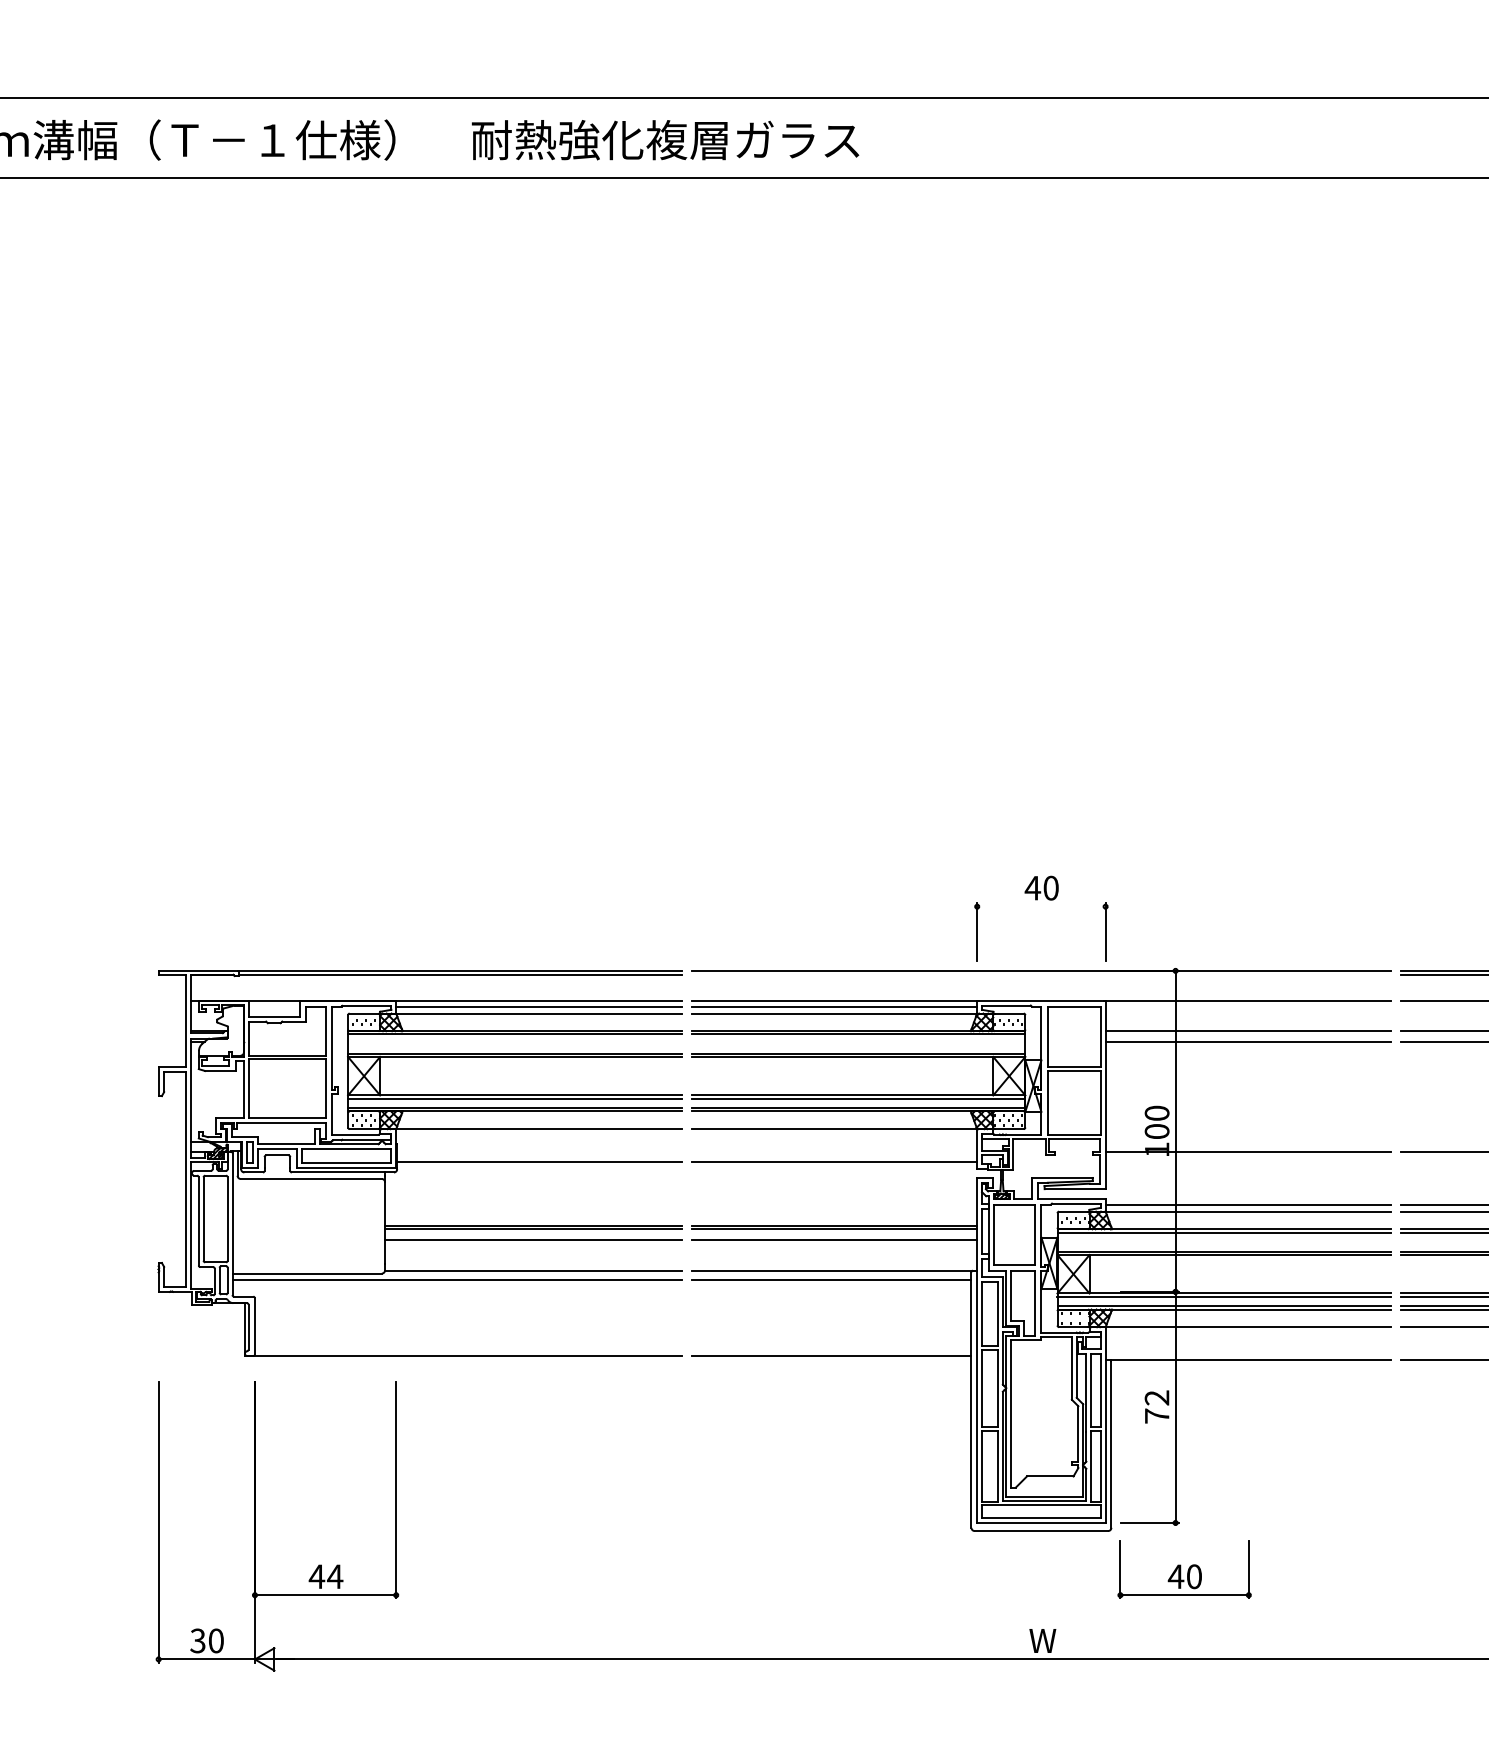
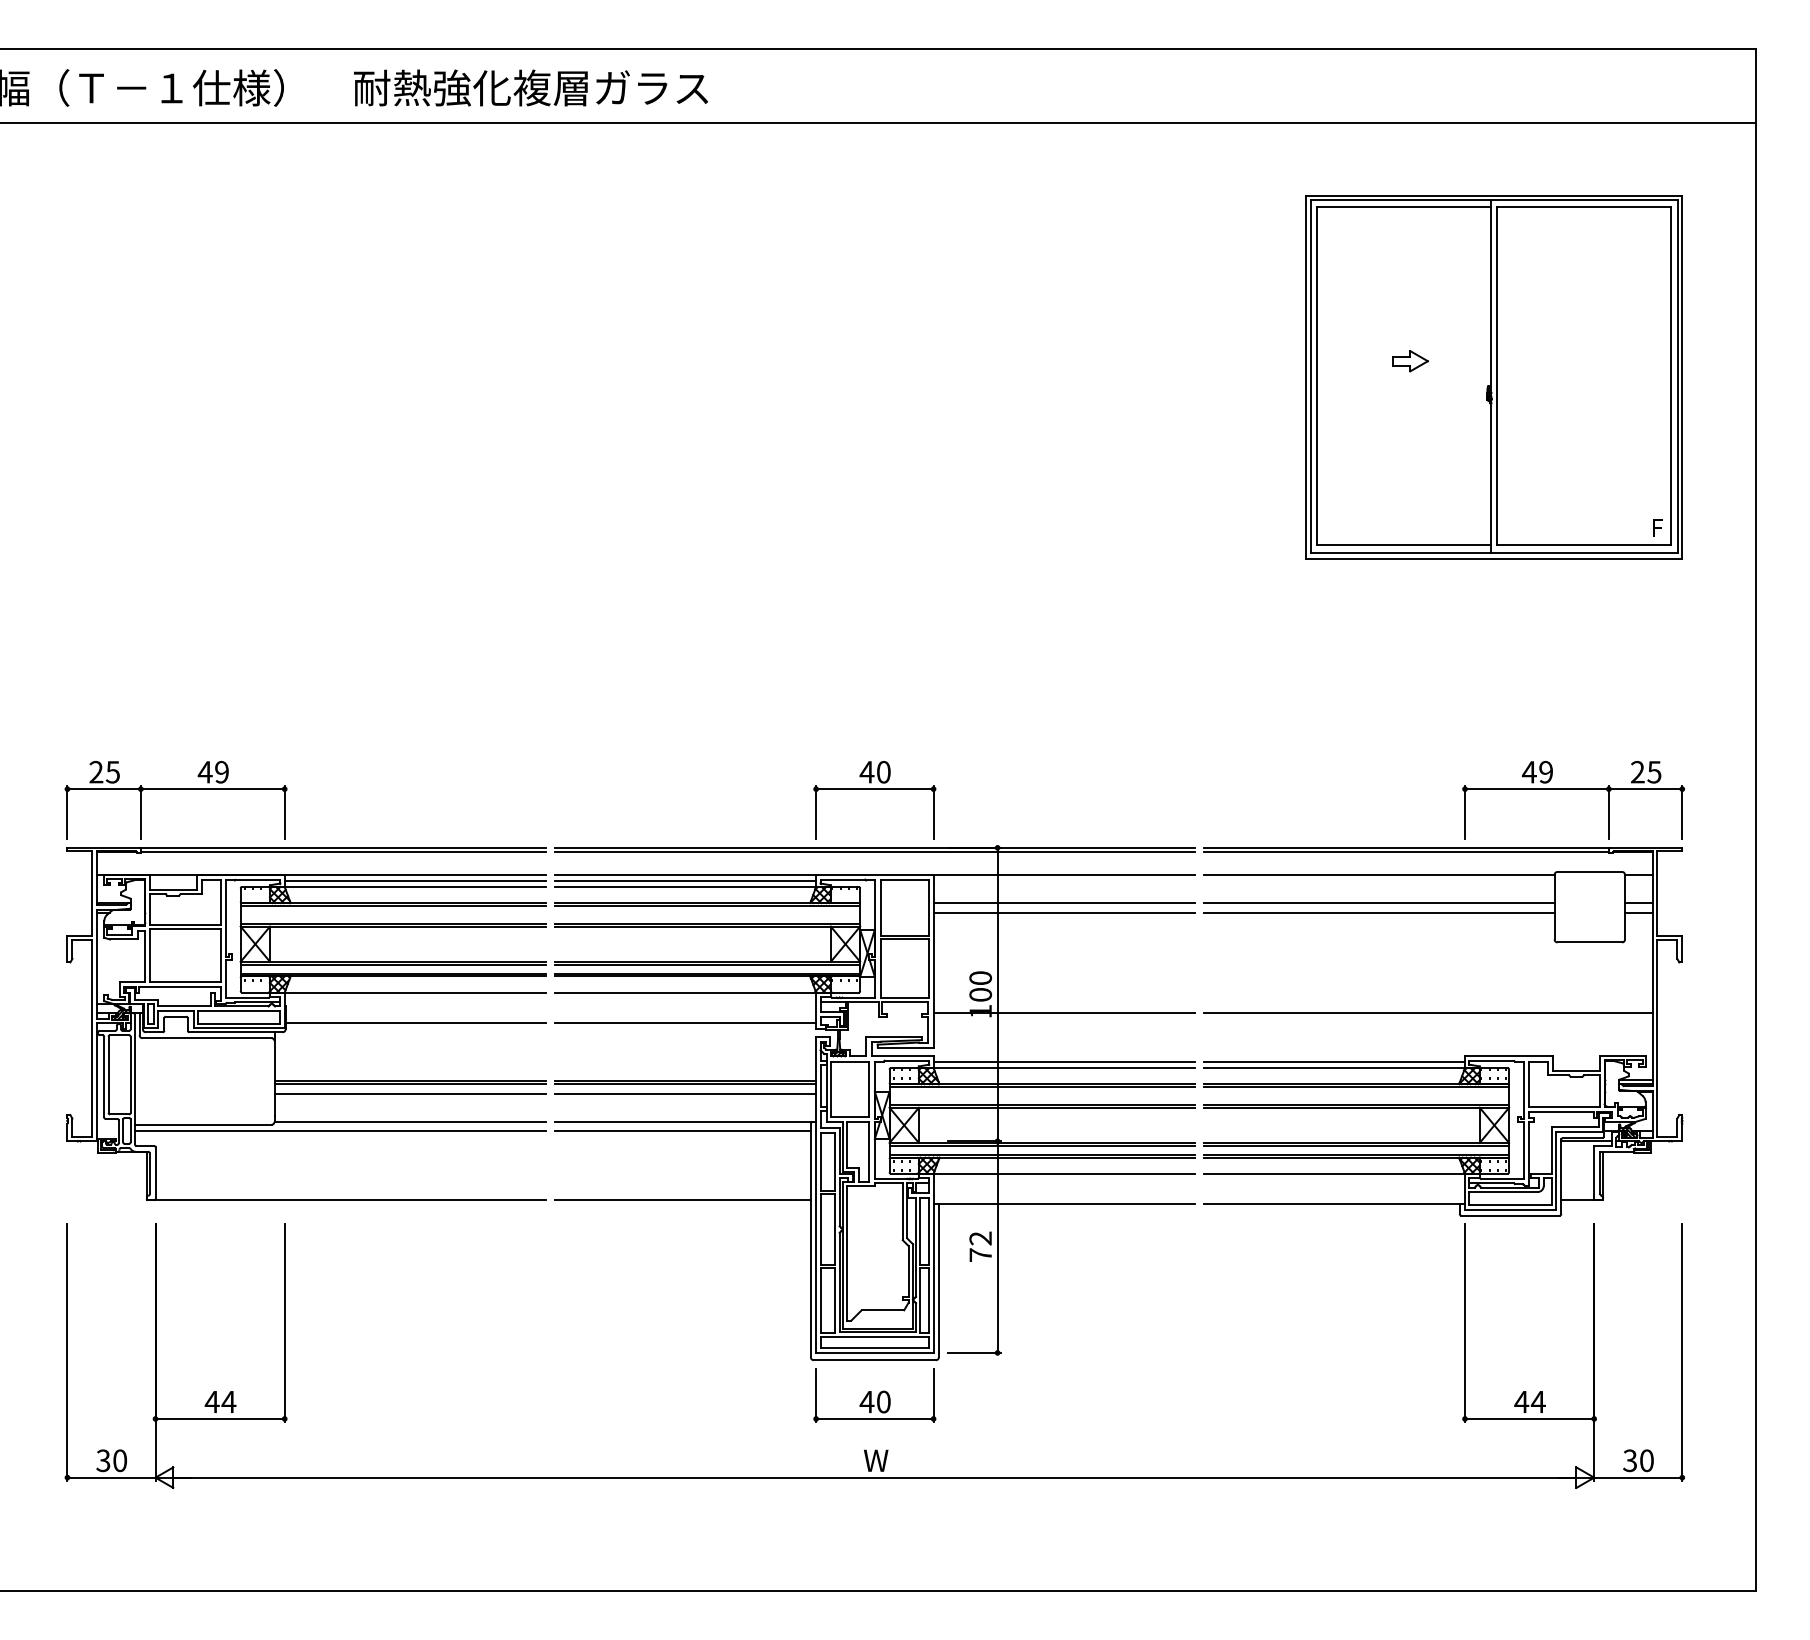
part: (276, 907) -> (175, 789), added
line: (1041, 907) -> (874, 789), added
line: (1041, 975) -> (874, 852), added
part: (1184, 1569) -> (874, 1395), moved

